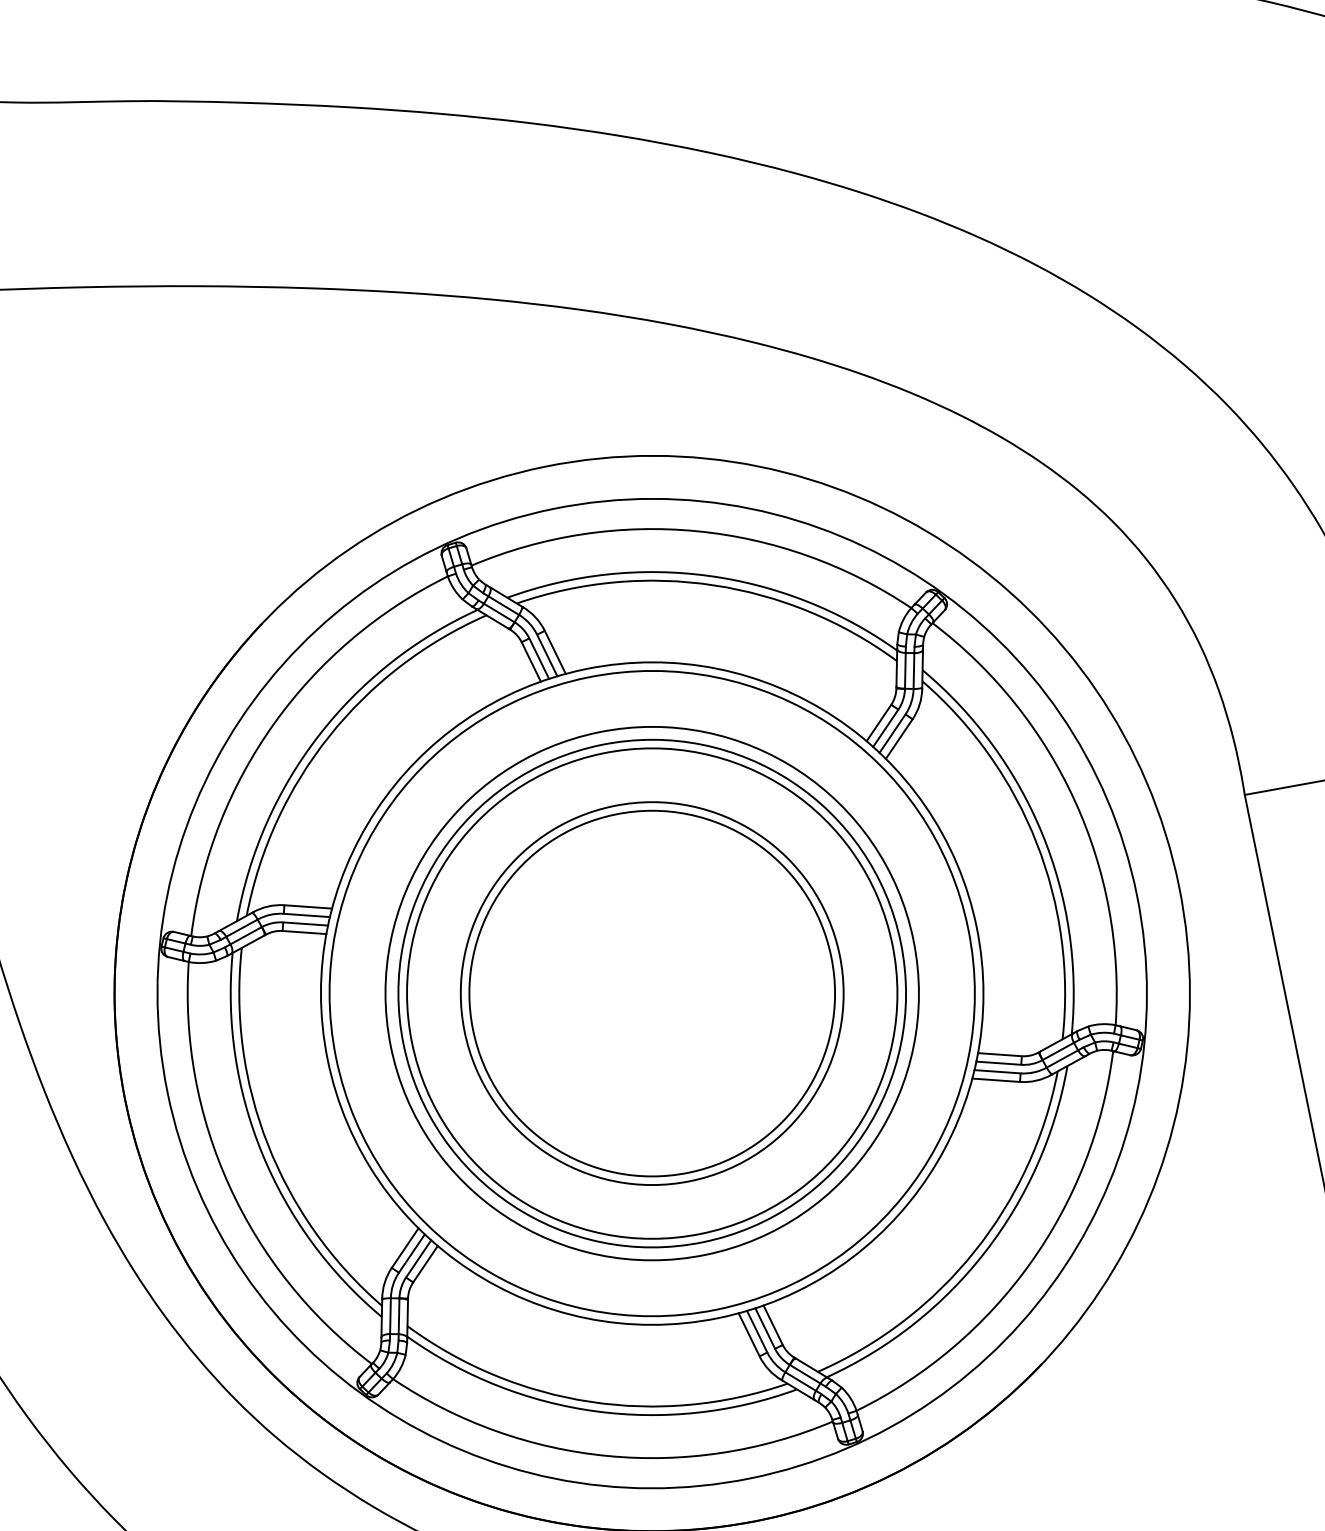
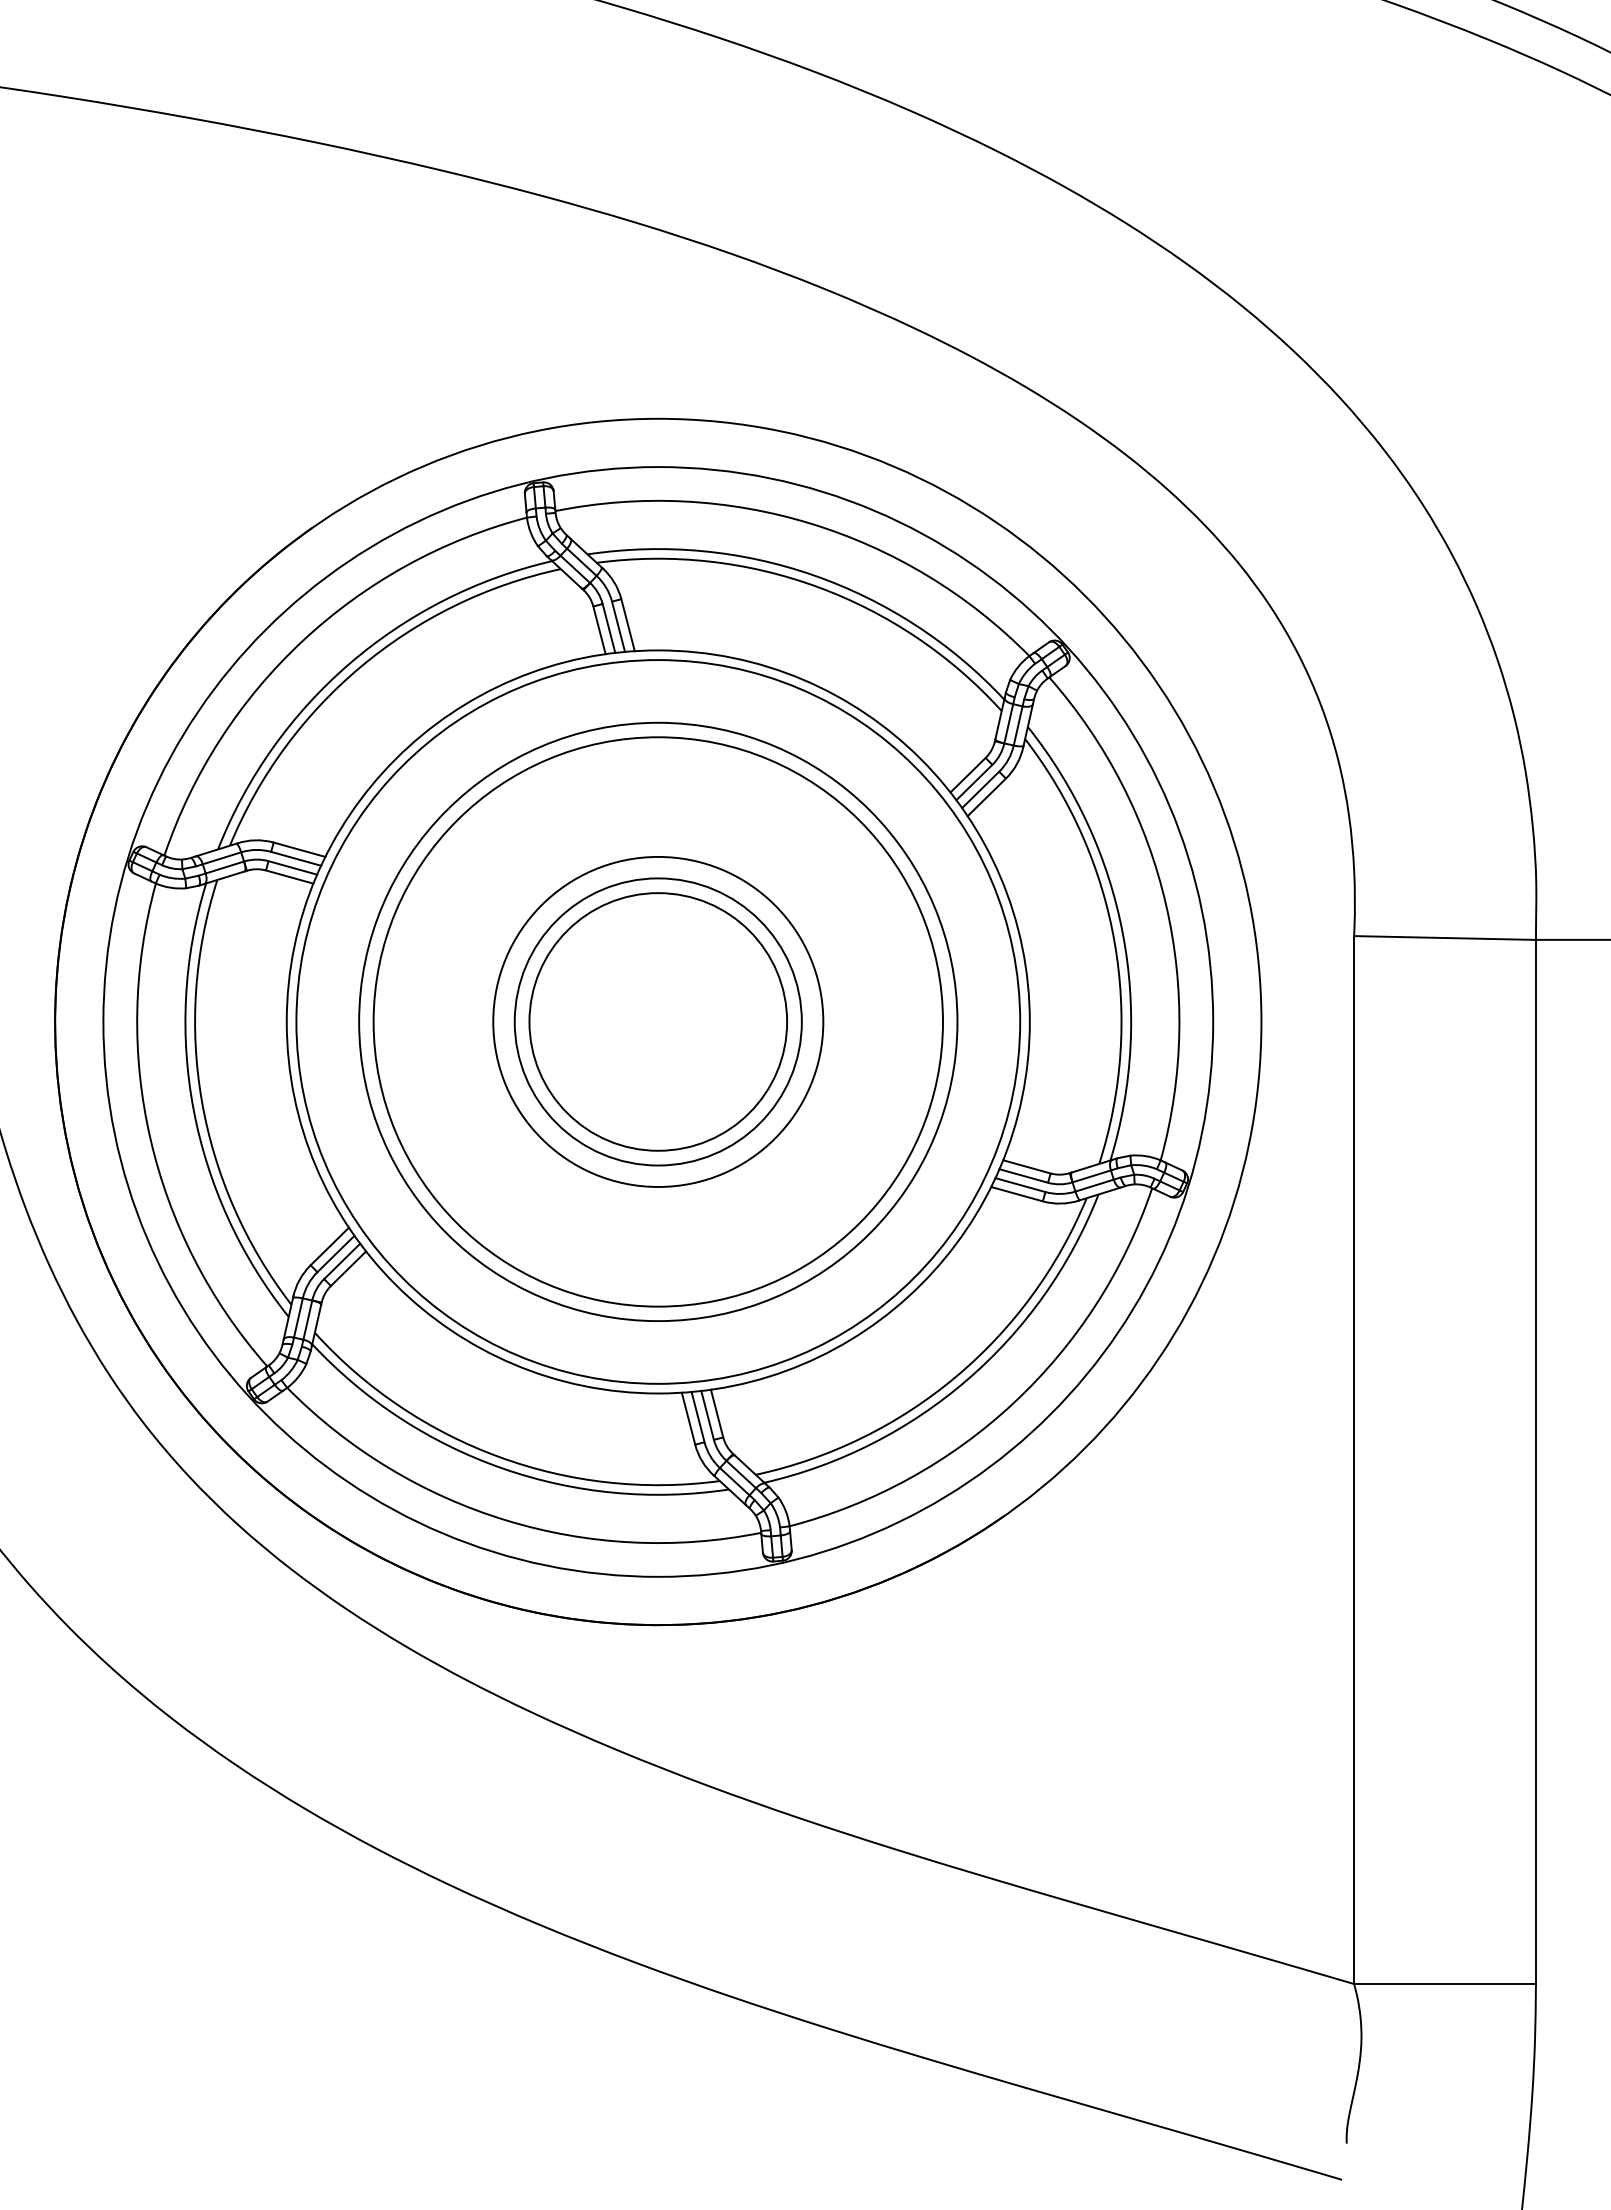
circle: (652, 993) -> (658, 1021), size x0.6
circle: (652, 993) -> (658, 1021), size x0.6
circle: (652, 993) -> (658, 1021), size x0.7

